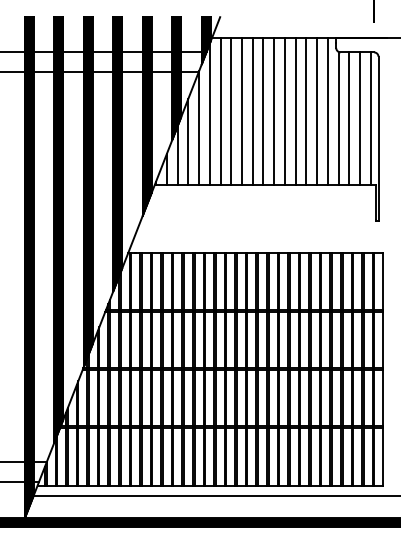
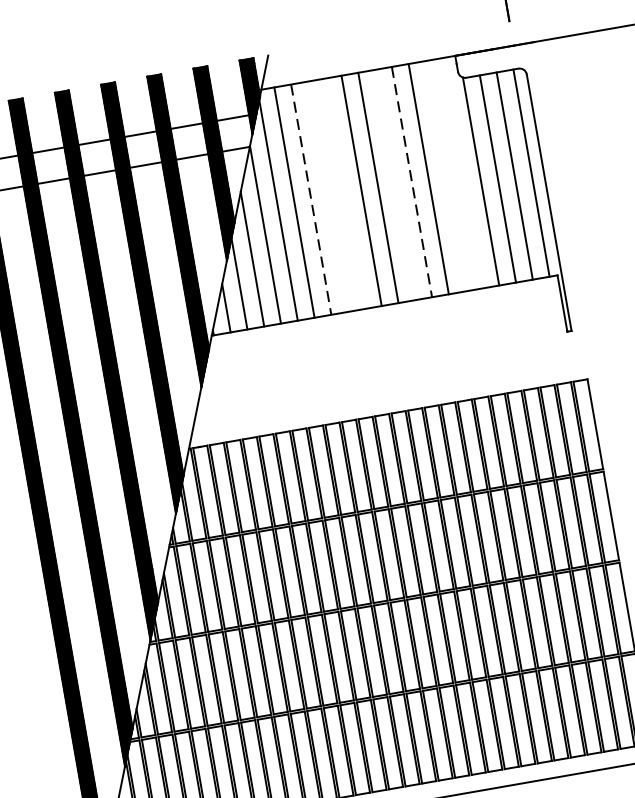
line: (241, 110) -> (327, 195), removed
line: (252, 110) -> (344, 192), removed
line: (284, 110) -> (394, 184), removed
line: (317, 110) -> (445, 174), removed
line: (327, 110) -> (461, 172), removed
line: (231, 111) -> (311, 200), solid -> dashed
line: (295, 111) -> (411, 182), solid -> dashed

